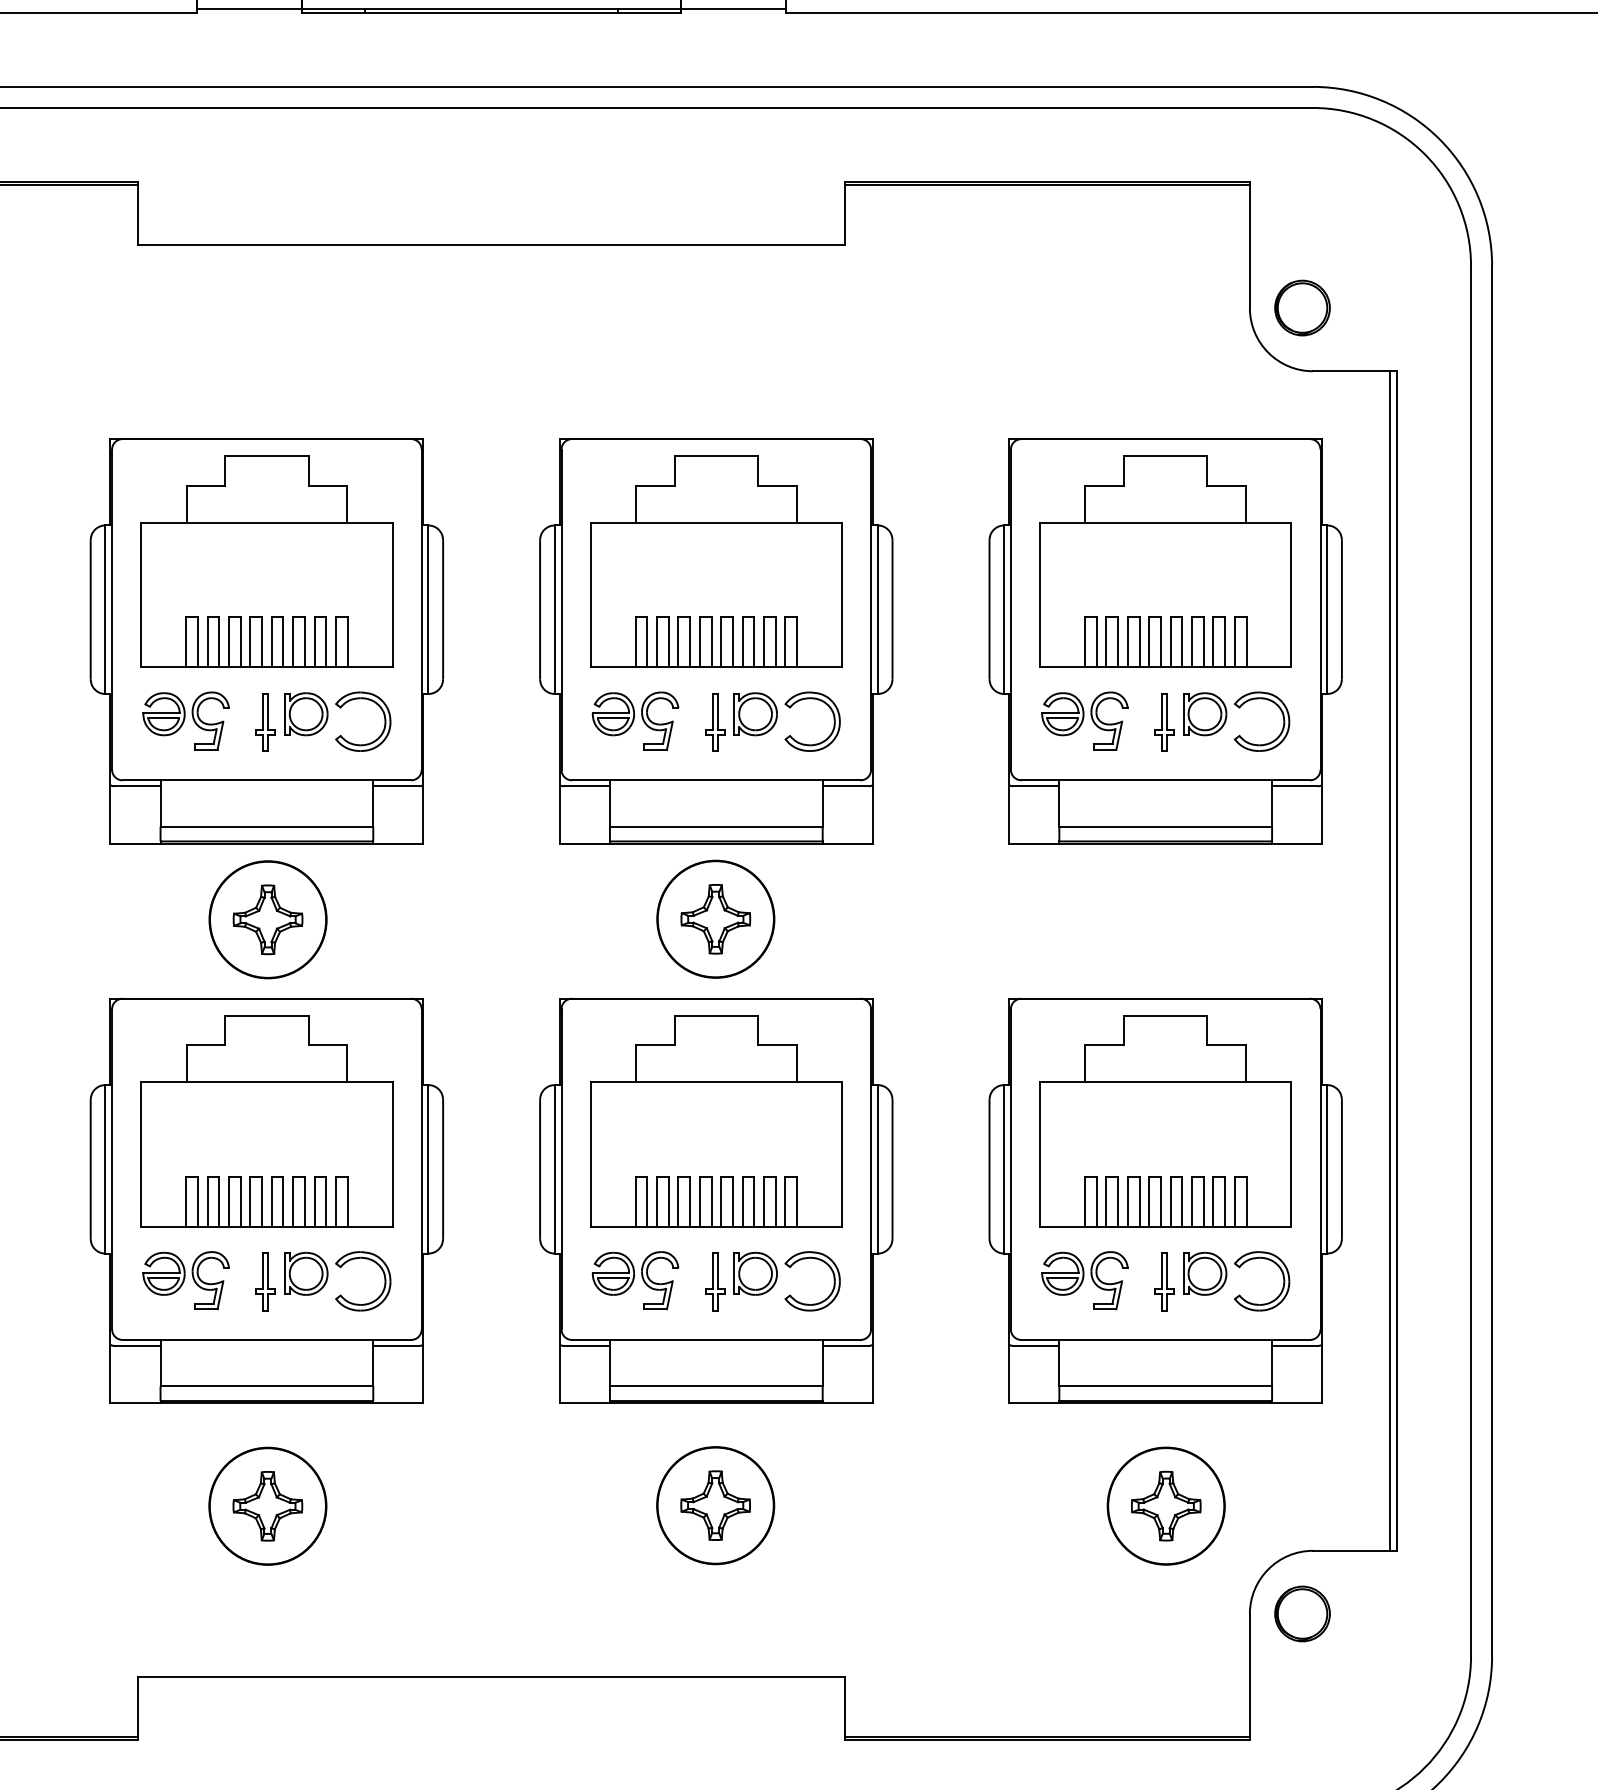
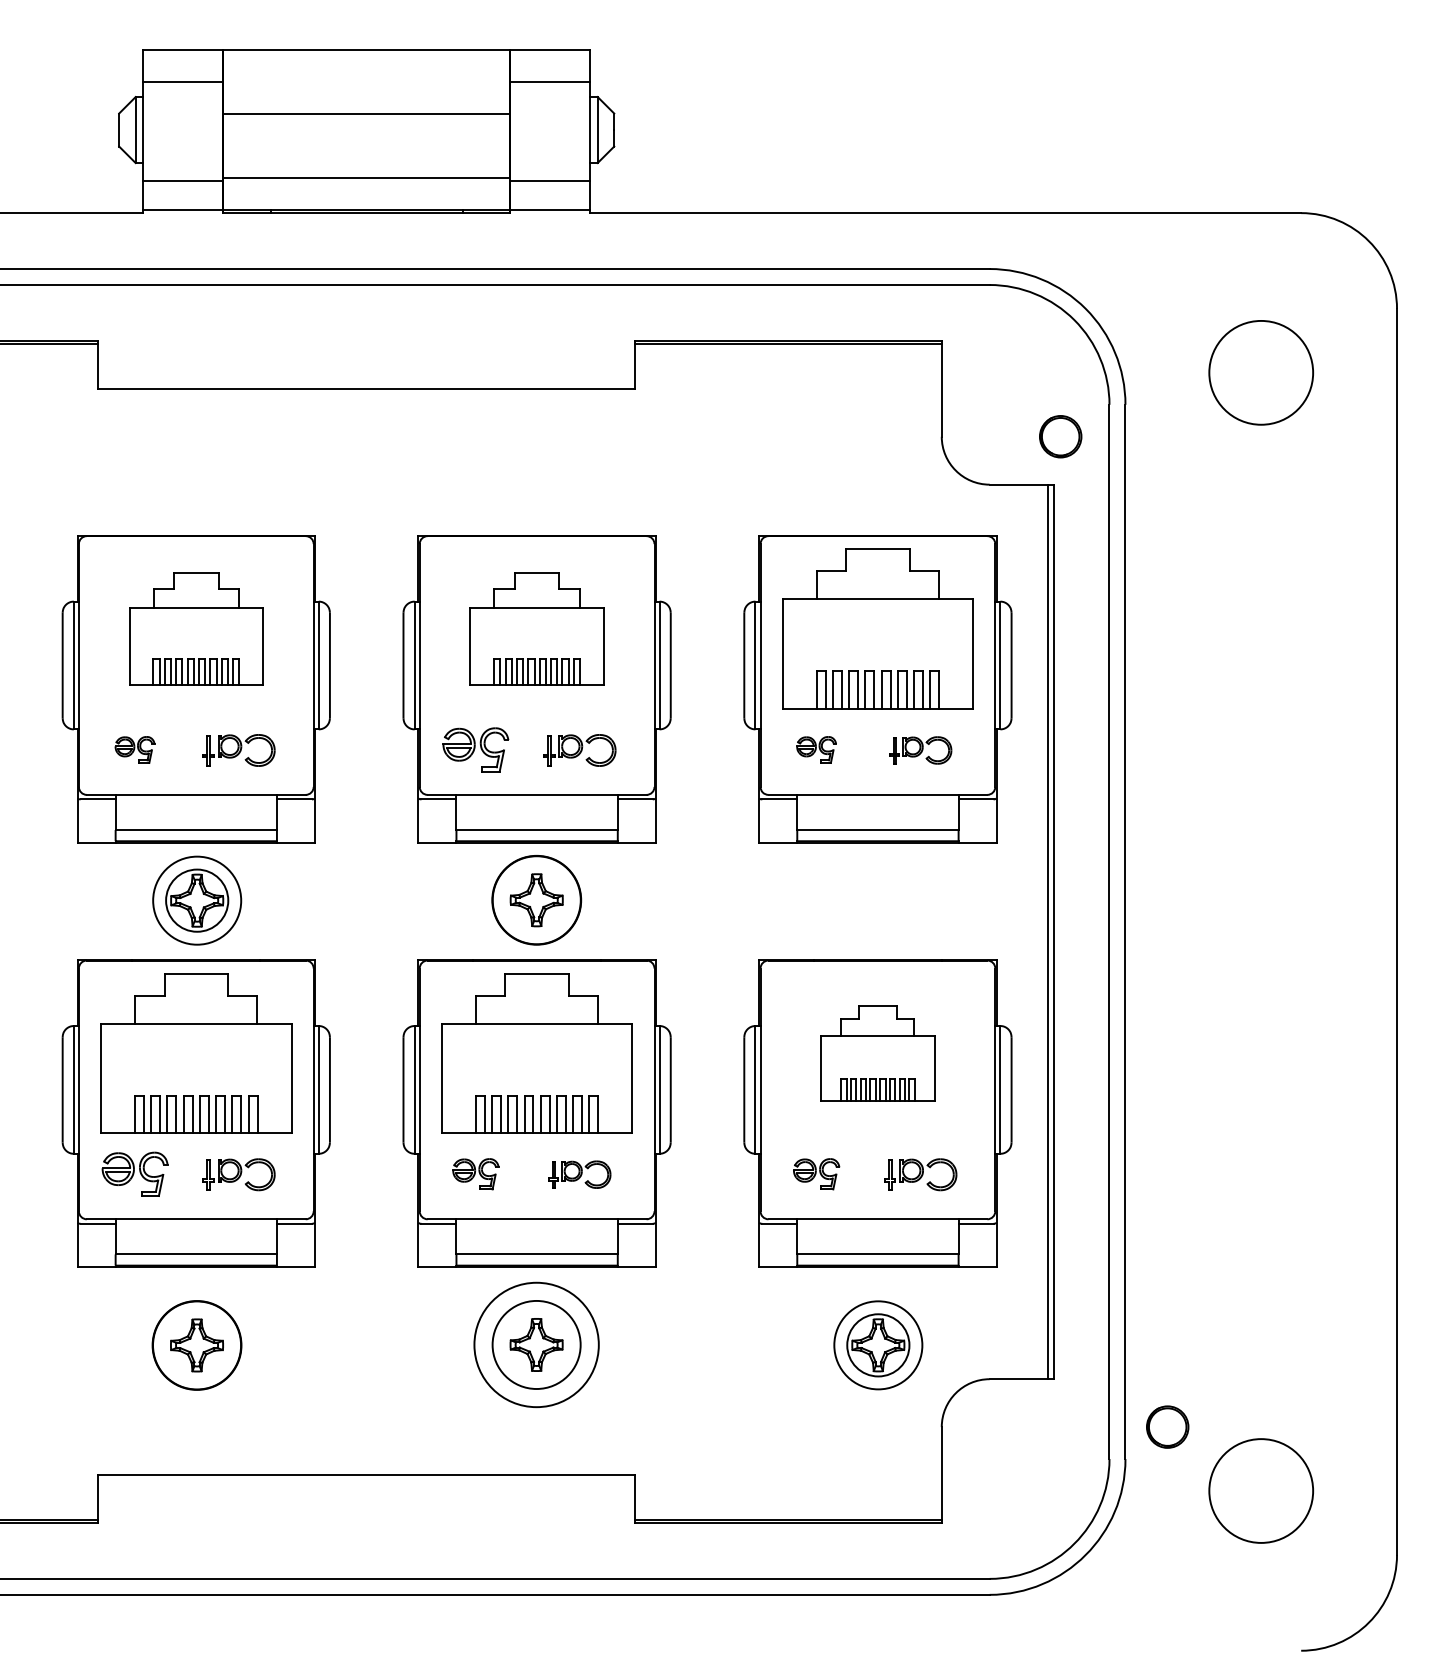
part: (1302, 307) -> (1060, 436), moved
part: (267, 560) -> (196, 628), size x0.7
part: (715, 560) -> (536, 628), size x0.7
part: (185, 720) -> (134, 749), size x0.6
part: (1084, 720) -> (816, 749), size x0.6
part: (322, 721) -> (238, 750), size x0.7
part: (772, 721) -> (579, 750), size x0.7
part: (1221, 721) -> (920, 750), size x0.6
circle: (267, 919) -> (196, 900), size x0.7
part: (1165, 1121) -> (877, 1053), size x0.6
part: (635, 1279) -> (475, 1173), size x0.7
part: (1084, 1279) -> (816, 1173), size x0.7
part: (322, 1280) -> (238, 1174), size x0.7
part: (772, 1280) -> (579, 1174), size x0.6
part: (1221, 1280) -> (920, 1174), size x0.7
circle: (715, 1505) -> (536, 1344), size x1.4
circle: (1165, 1505) -> (877, 1344), size x0.7
part: (1302, 1613) -> (1167, 1426), moved

